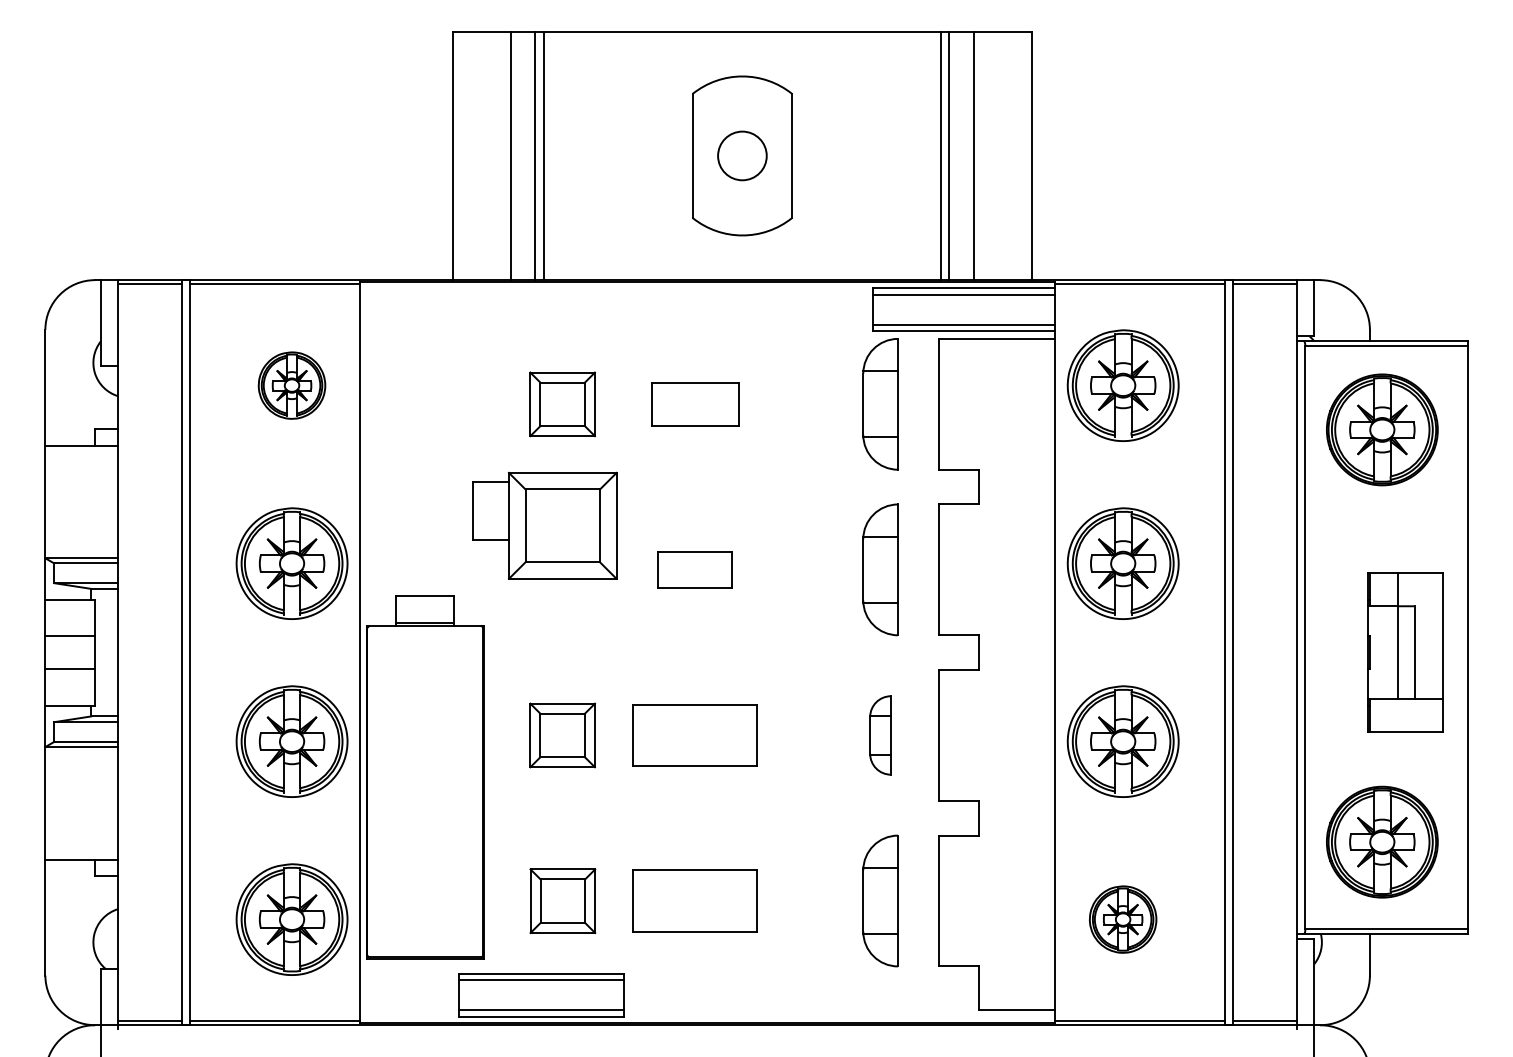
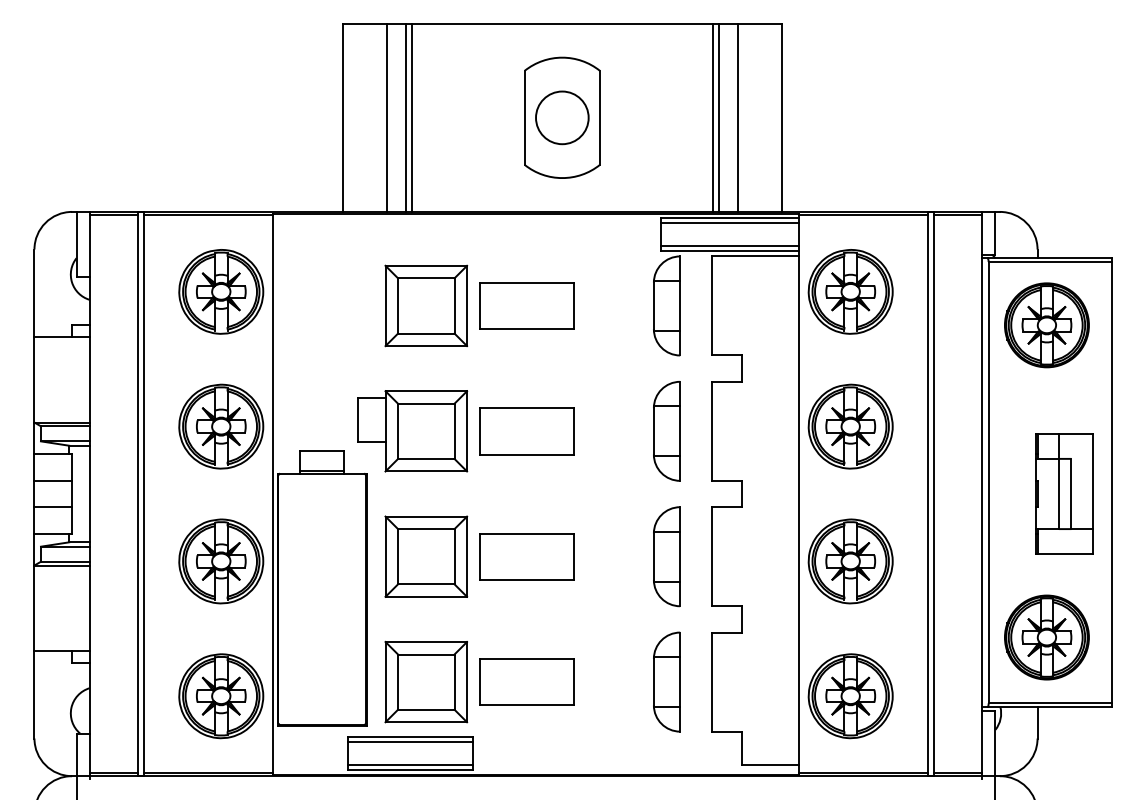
circle: (742, 155) -> (562, 117), size x1.43
part: (291, 385) -> (220, 291), size x1.67
part: (562, 404) -> (426, 306), size x1.67
part: (694, 404) -> (526, 306), size x1.43
part: (544, 525) -> (412, 431), moved
part: (694, 569) -> (526, 431), size x1.67
part: (562, 735) -> (426, 556), size x1.67
part: (880, 735) -> (666, 556), size x1.67
part: (562, 901) -> (426, 682), size x1.67
part: (1122, 919) -> (850, 696), size x1.67

